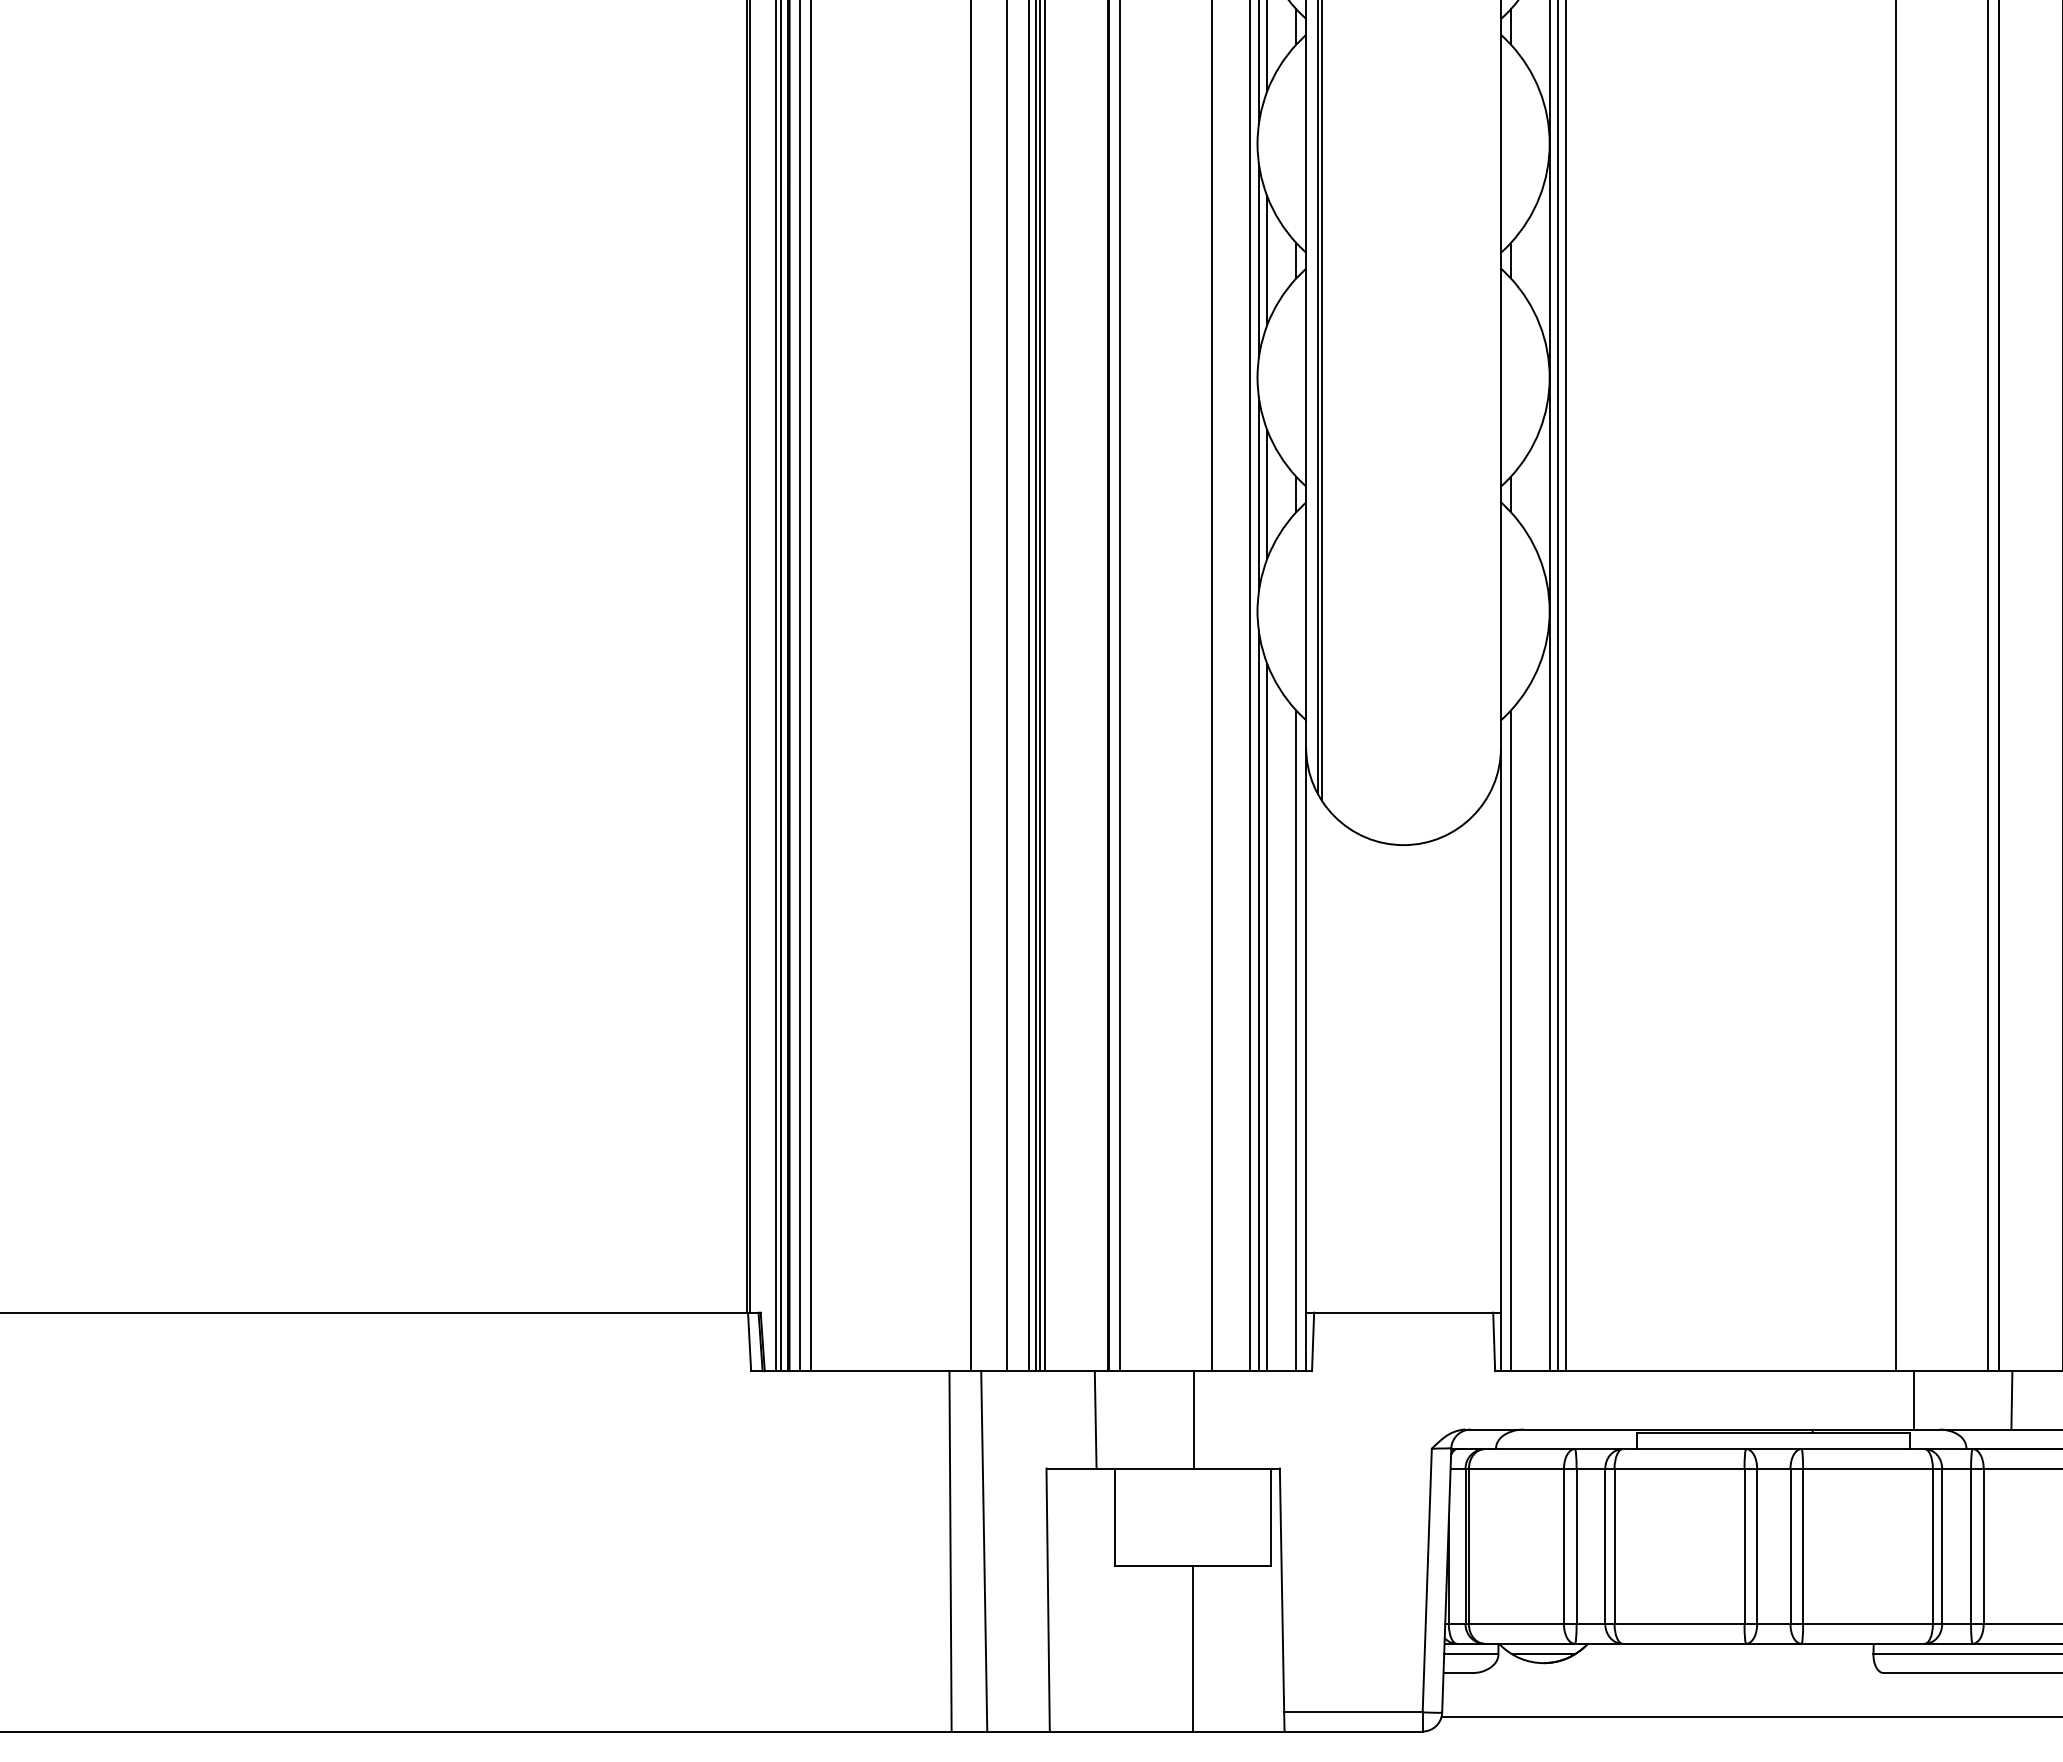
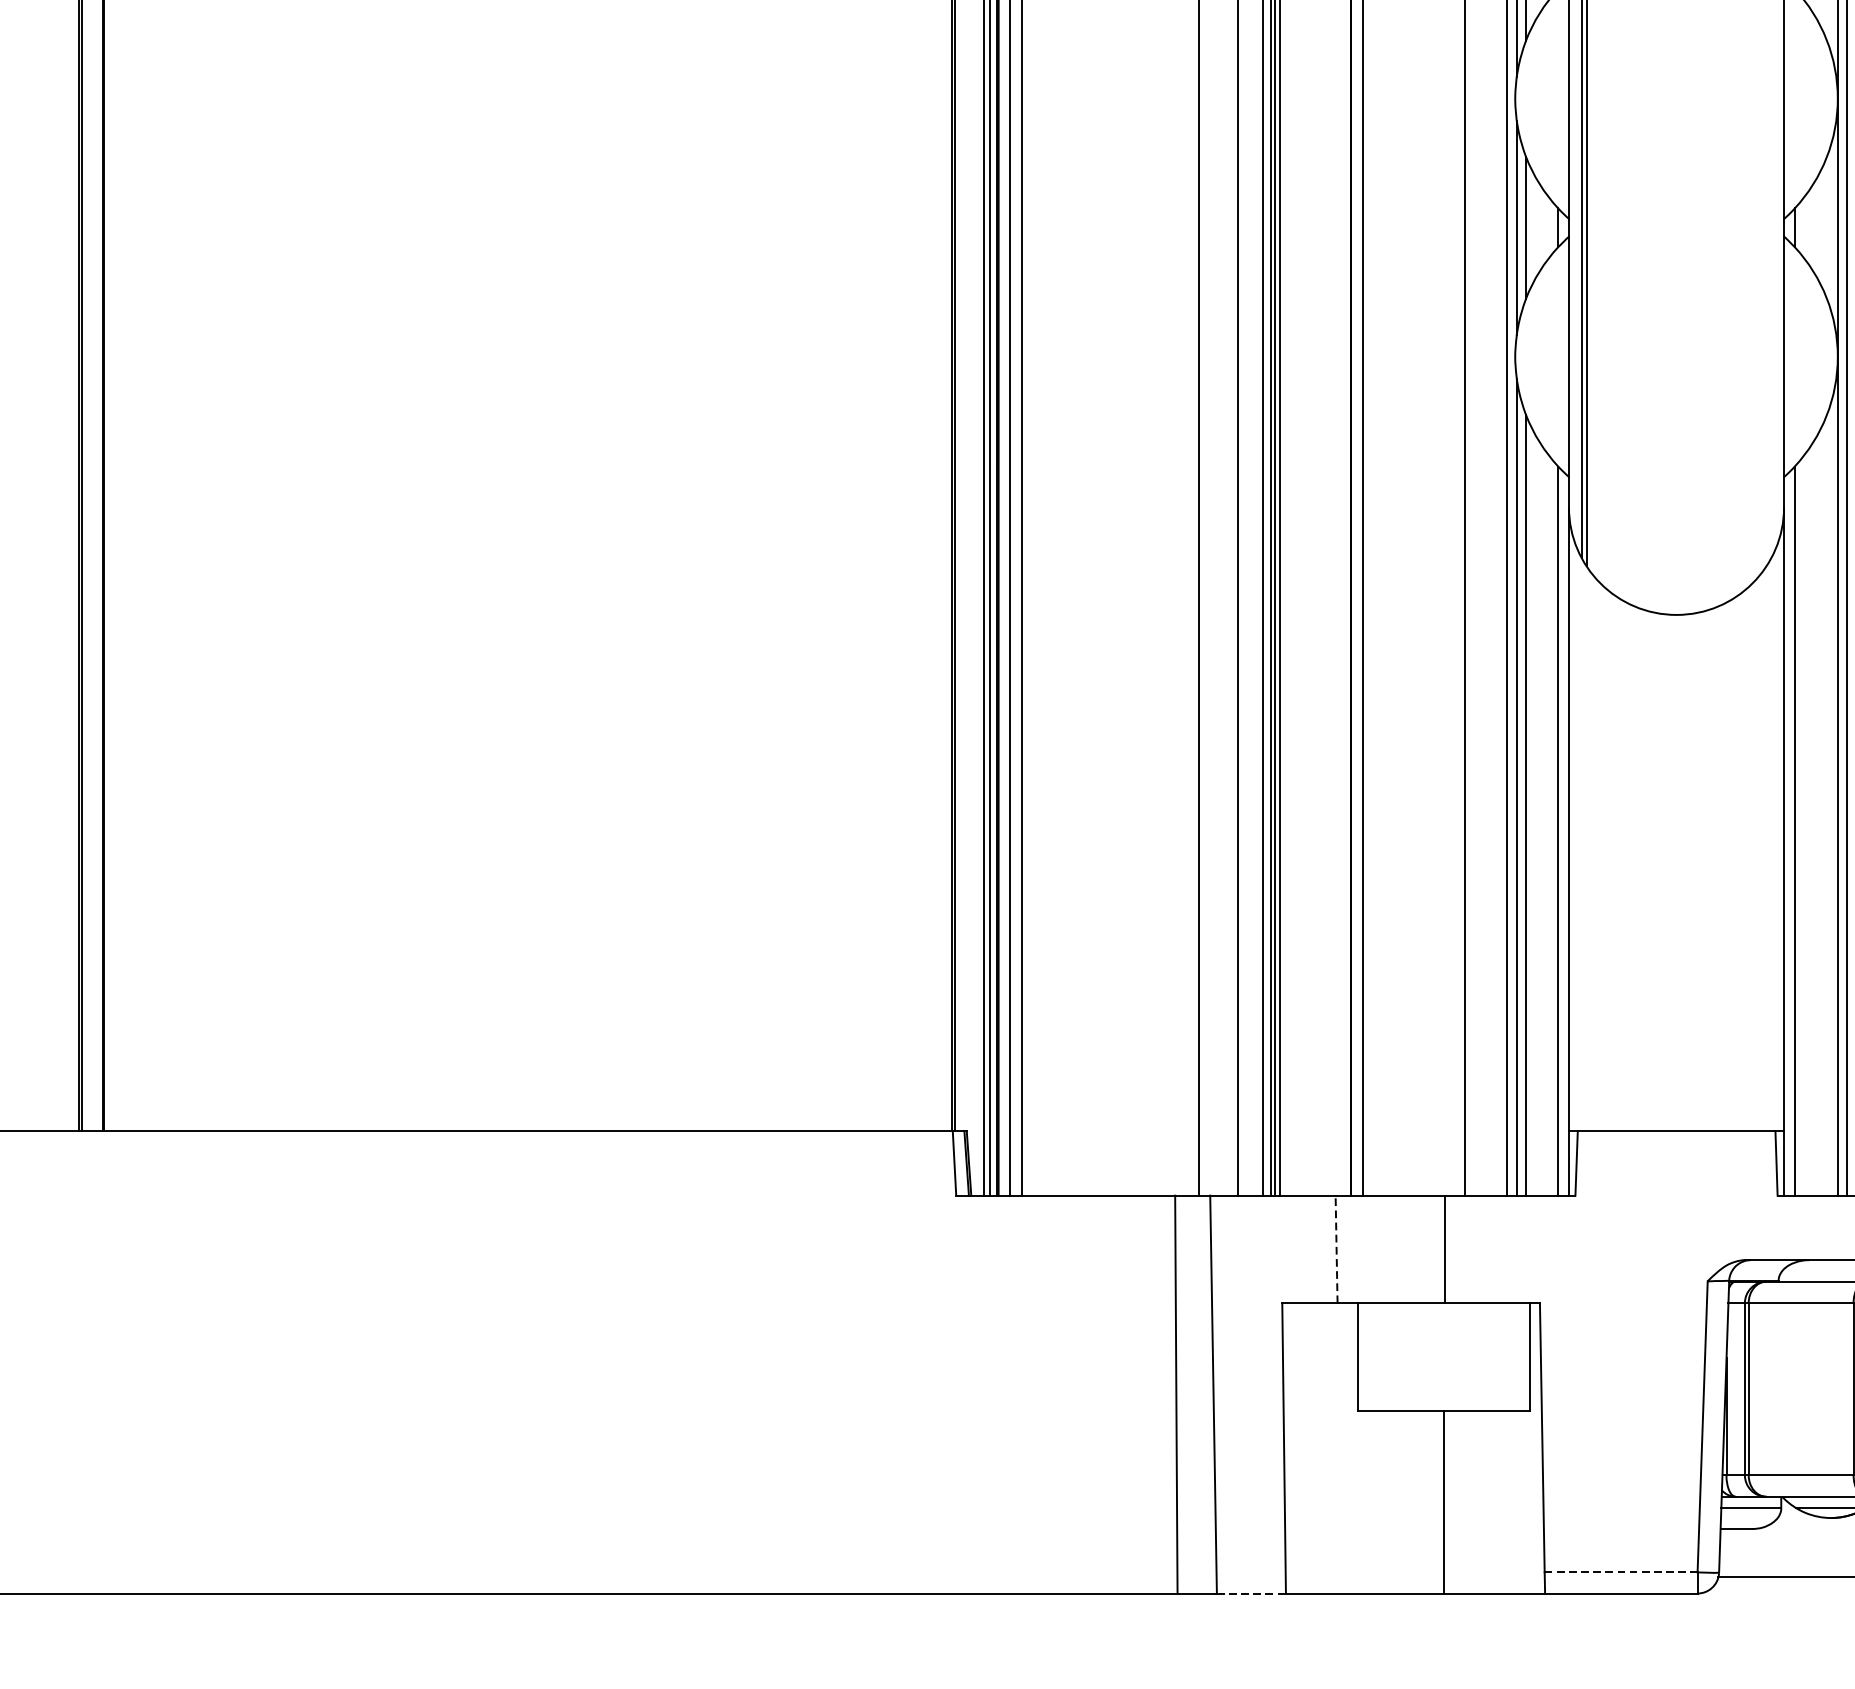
line: (1095, 1419) -> (1336, 1249), solid -> dashed
line: (1353, 1712) -> (1621, 1572), solid -> dashed
line: (1019, 1731) -> (1252, 1593), solid -> dashed

